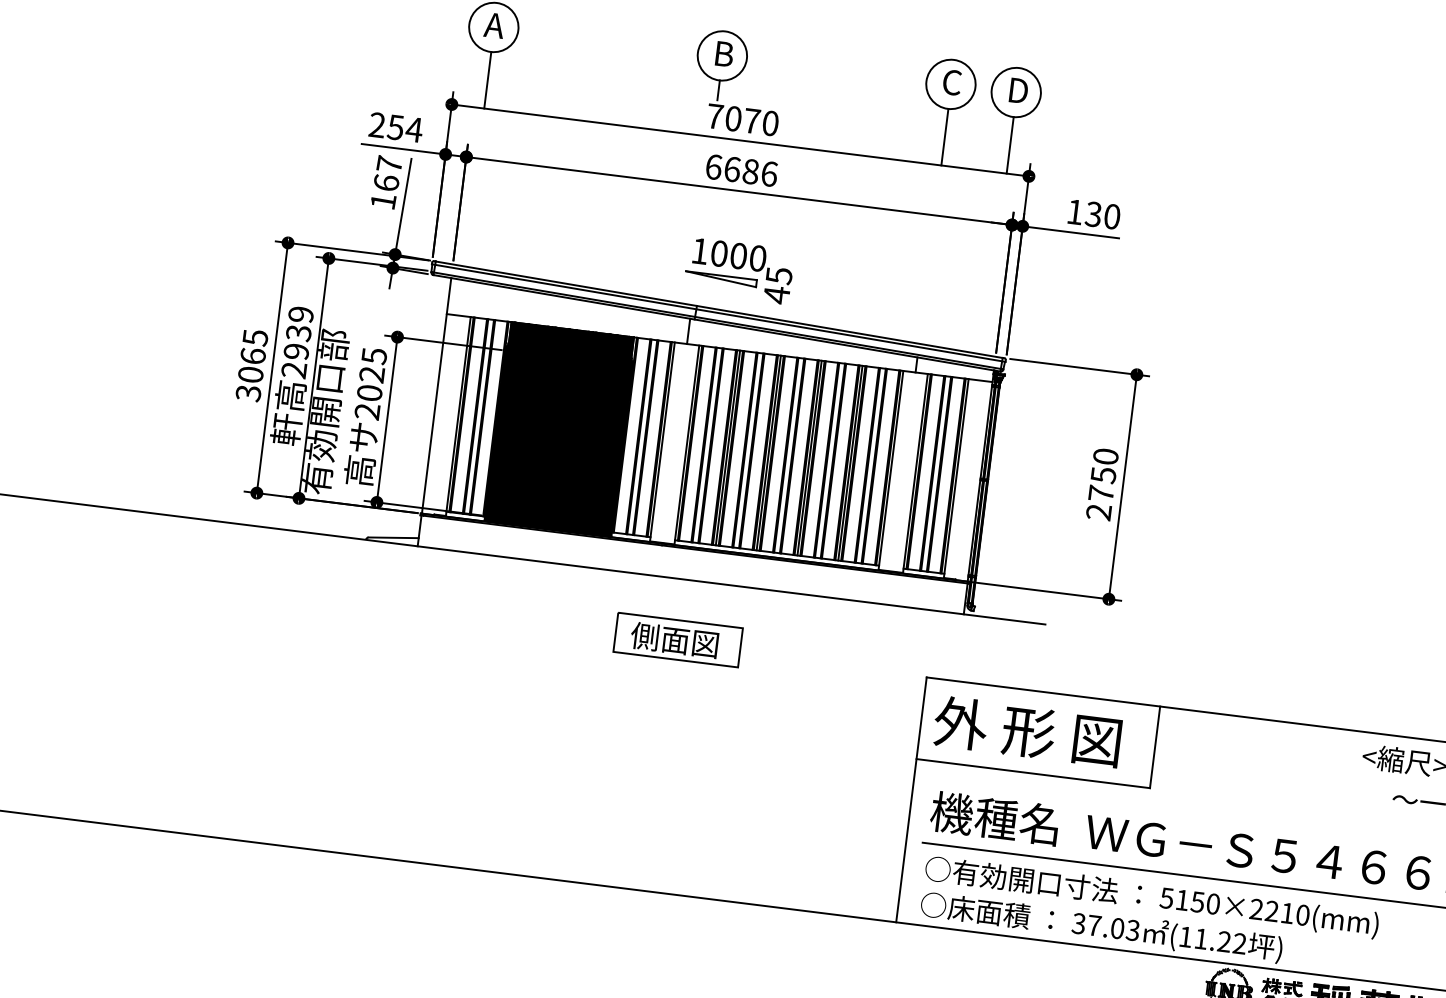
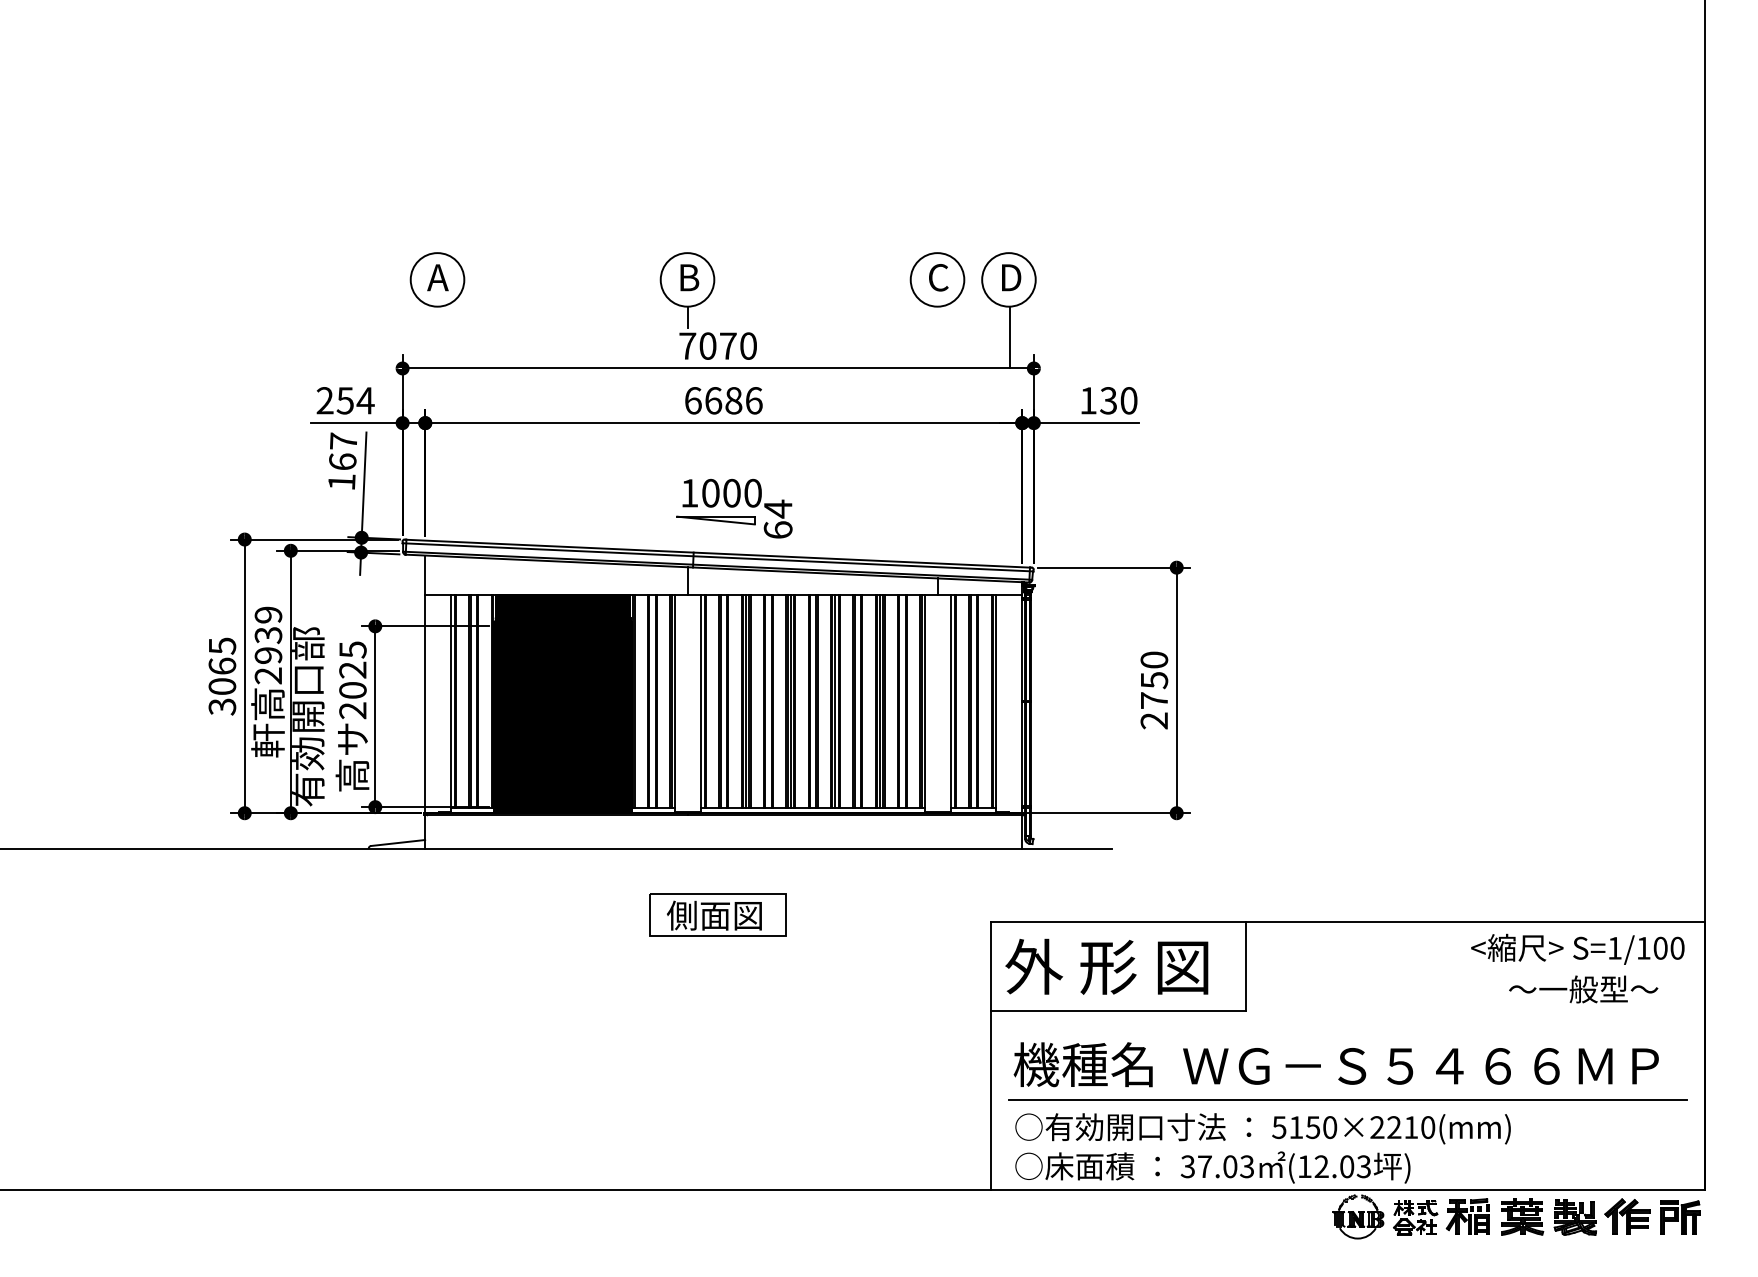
line: (488, 80) -> (438, 337), removed
line: (945, 137) -> (938, 337), removed
text: (777, 285) -> (777, 519), 45 -> 64
text: (1220, 941) -> (1342, 1166), (11.22 -> (12.03

